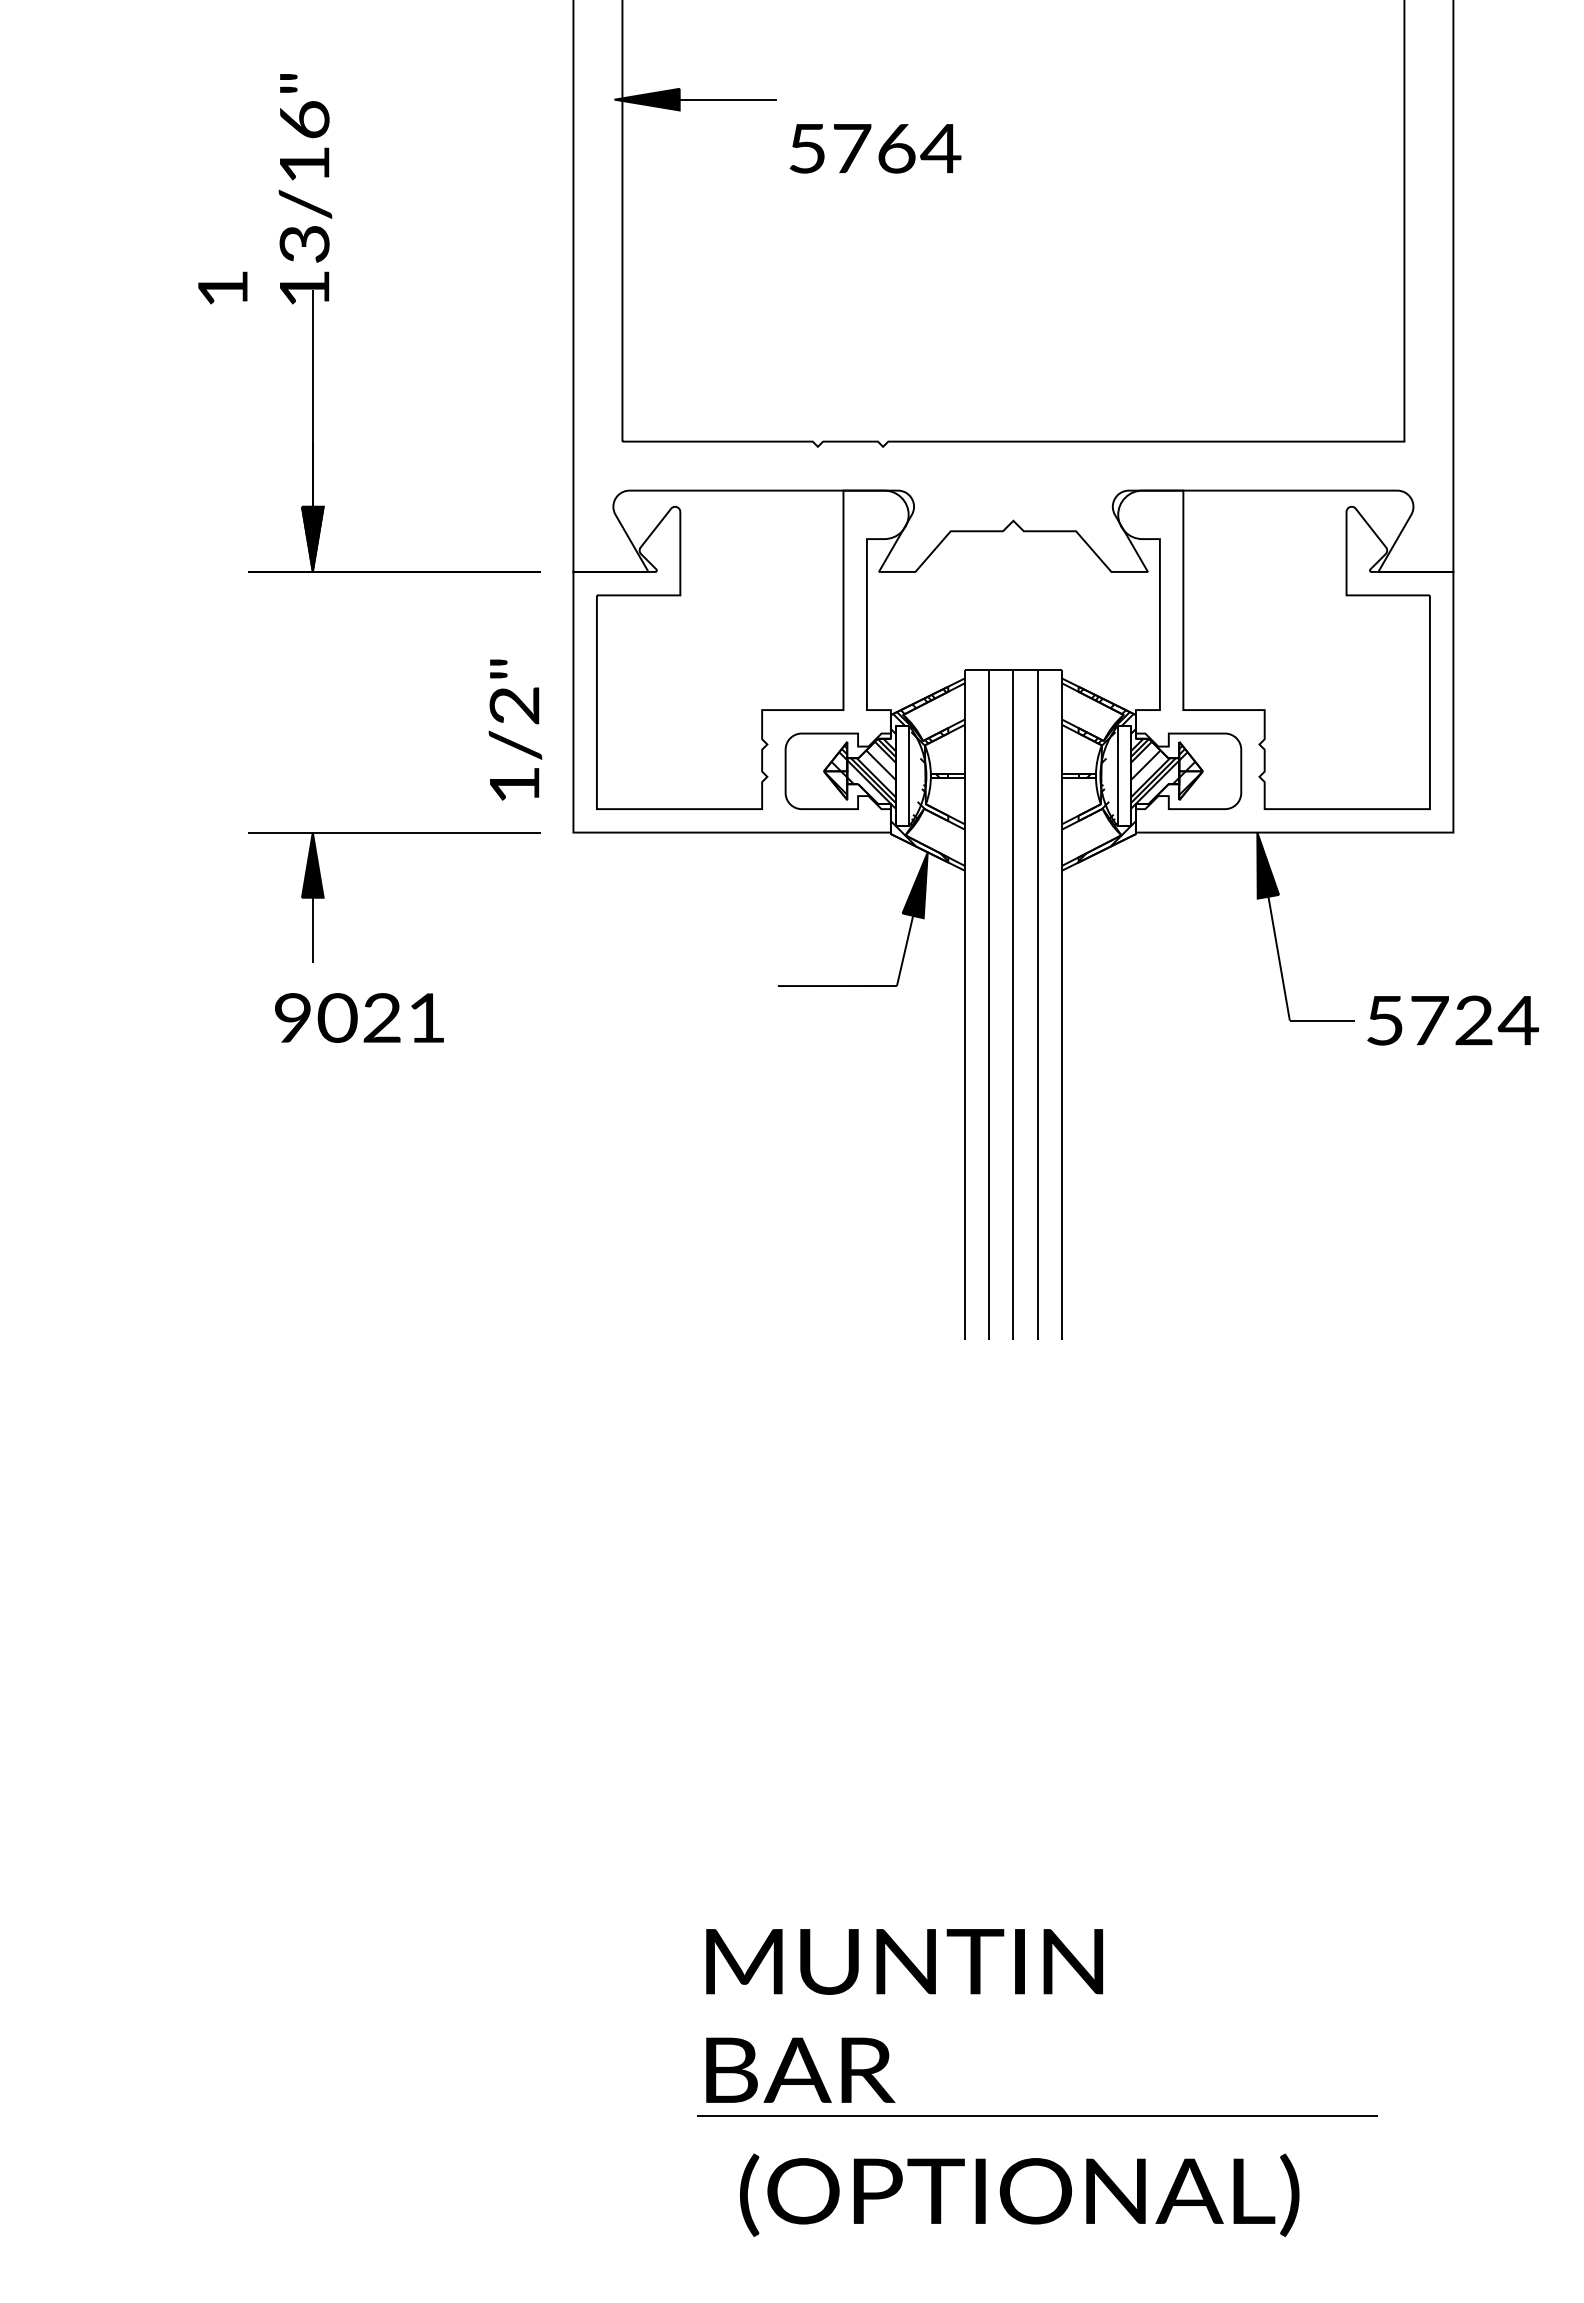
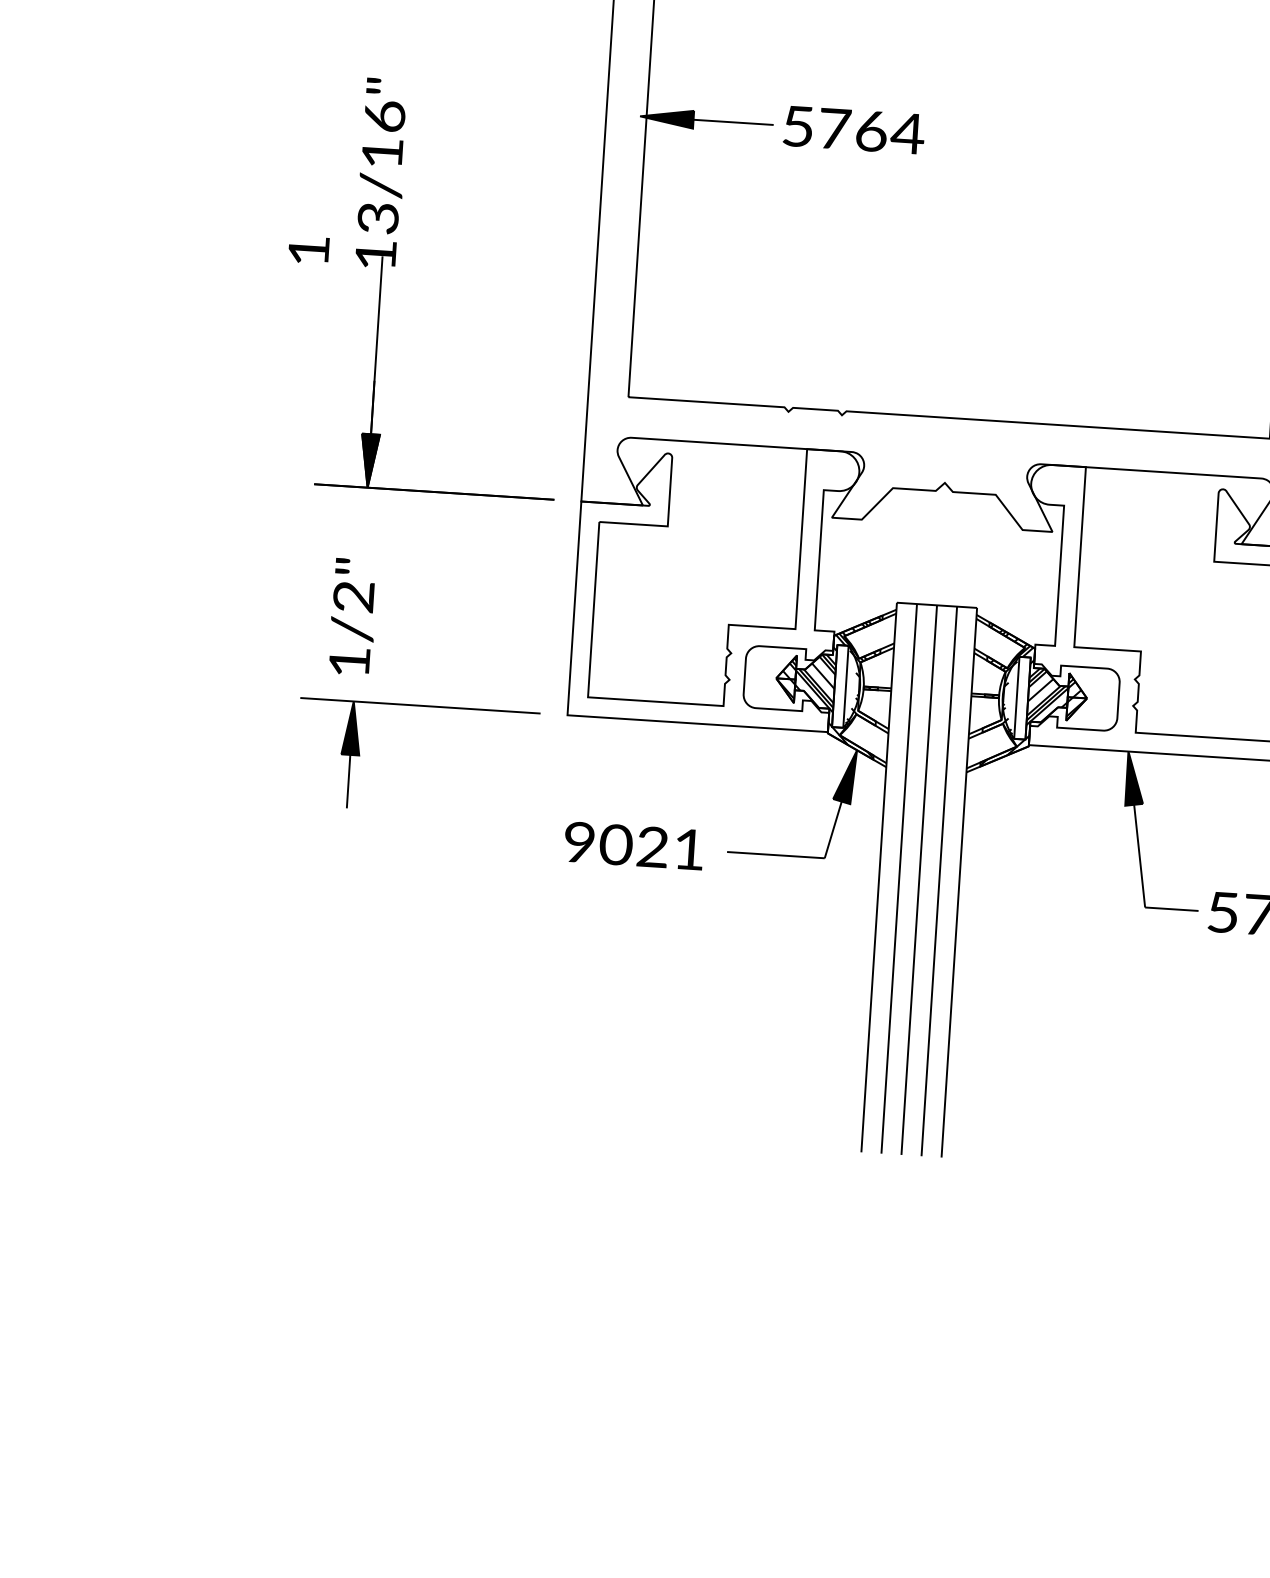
text: (875, 148) -> (854, 130), moved
text: (515, 729) -> (353, 616), moved
text: (359, 1017) -> (634, 845), moved

